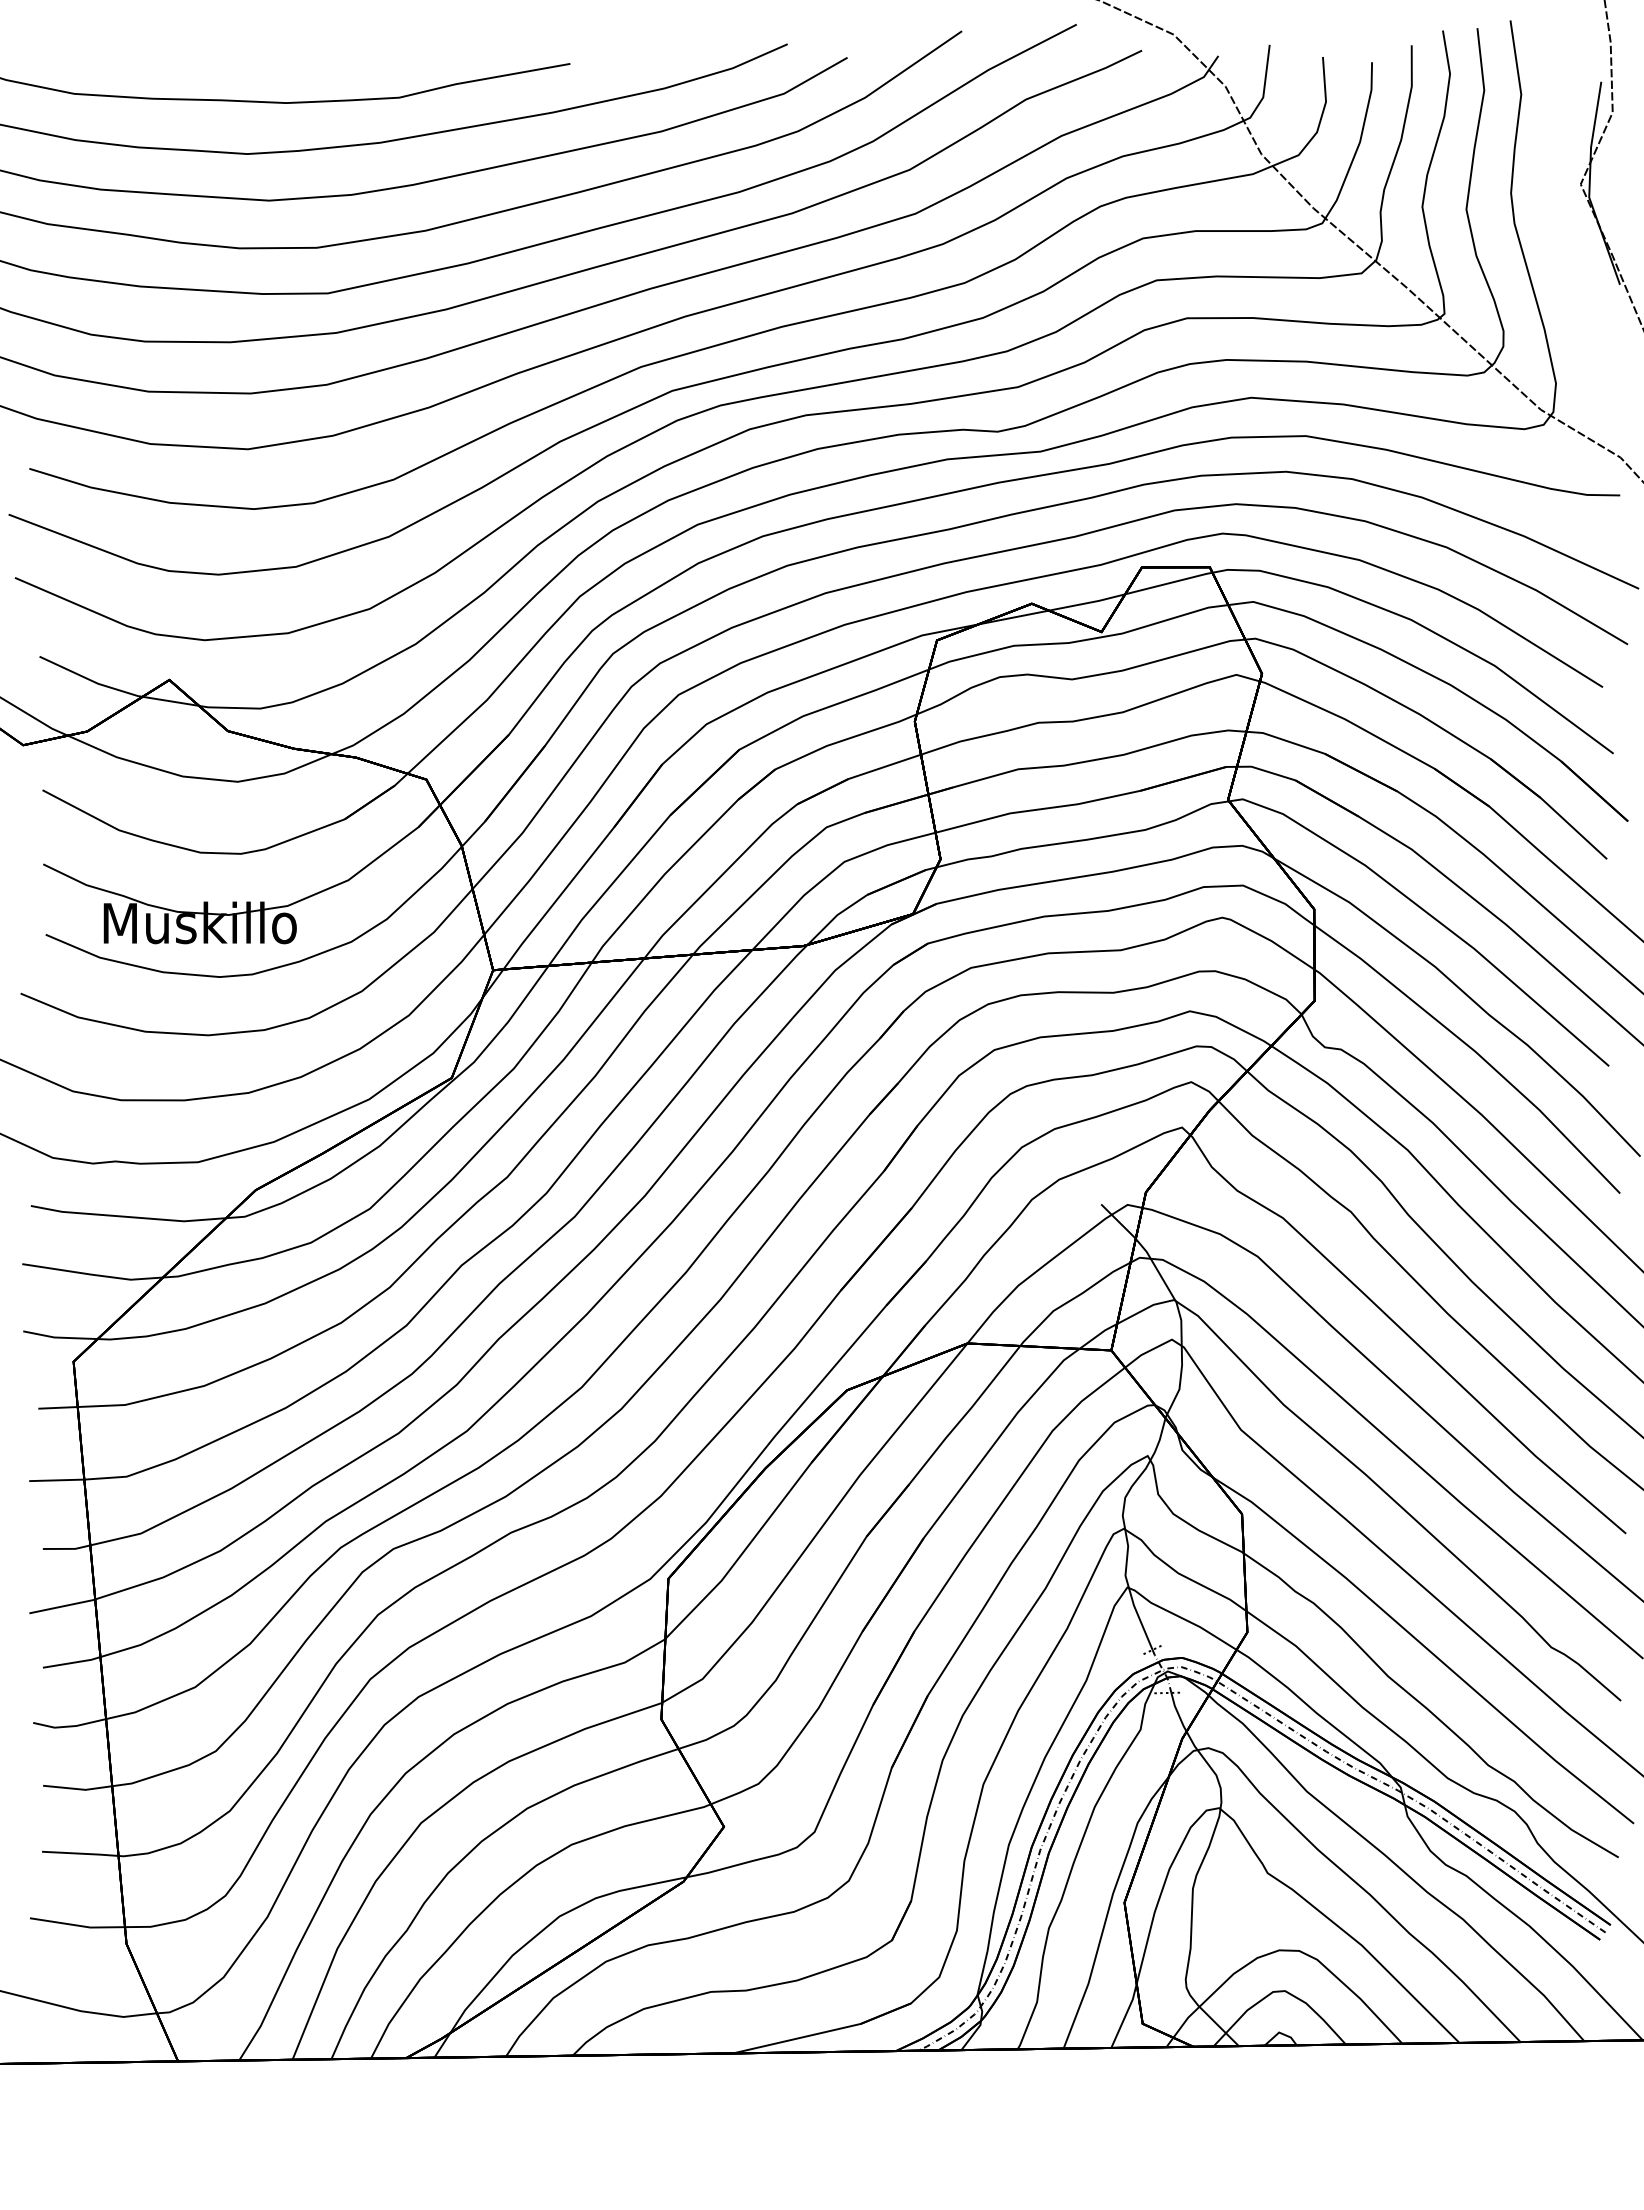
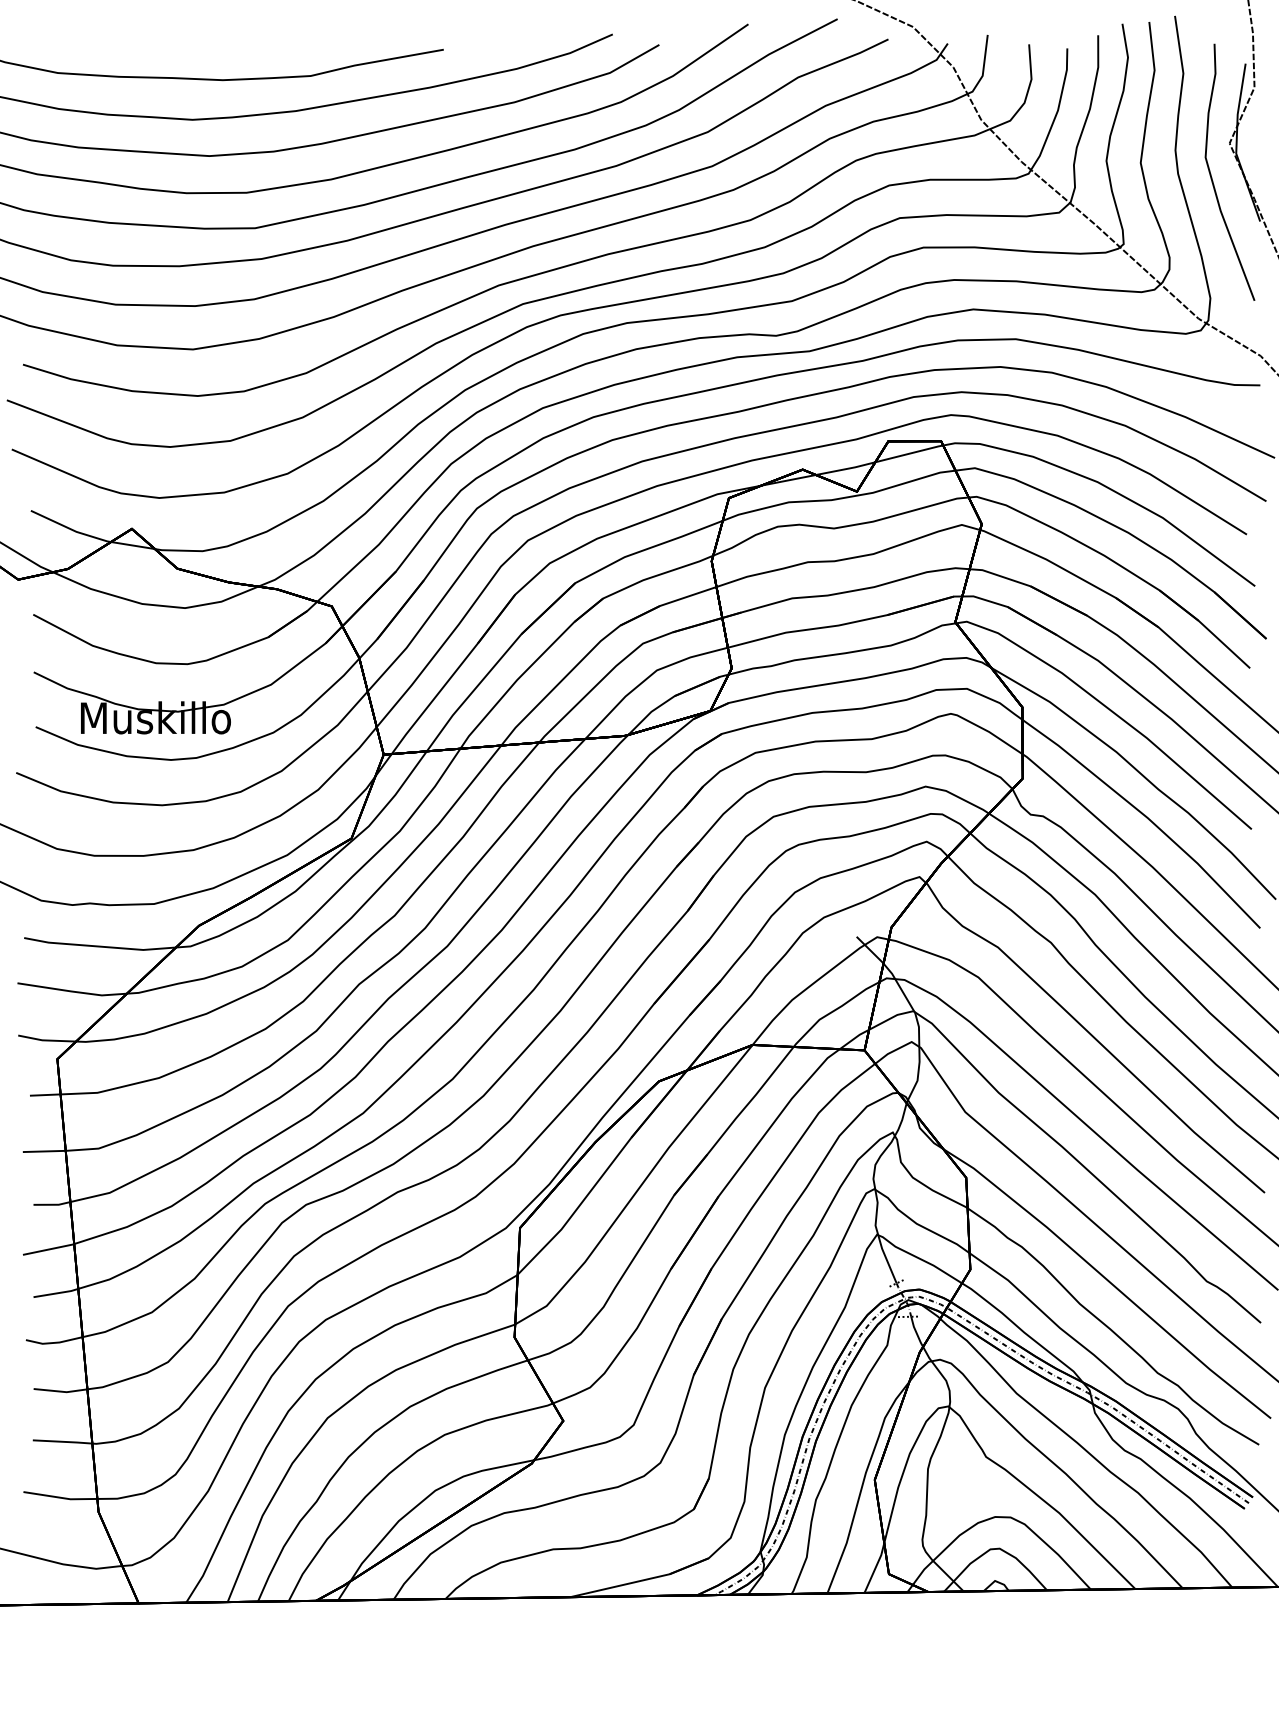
curve: (1558, 228) -> (1212, 177), added

